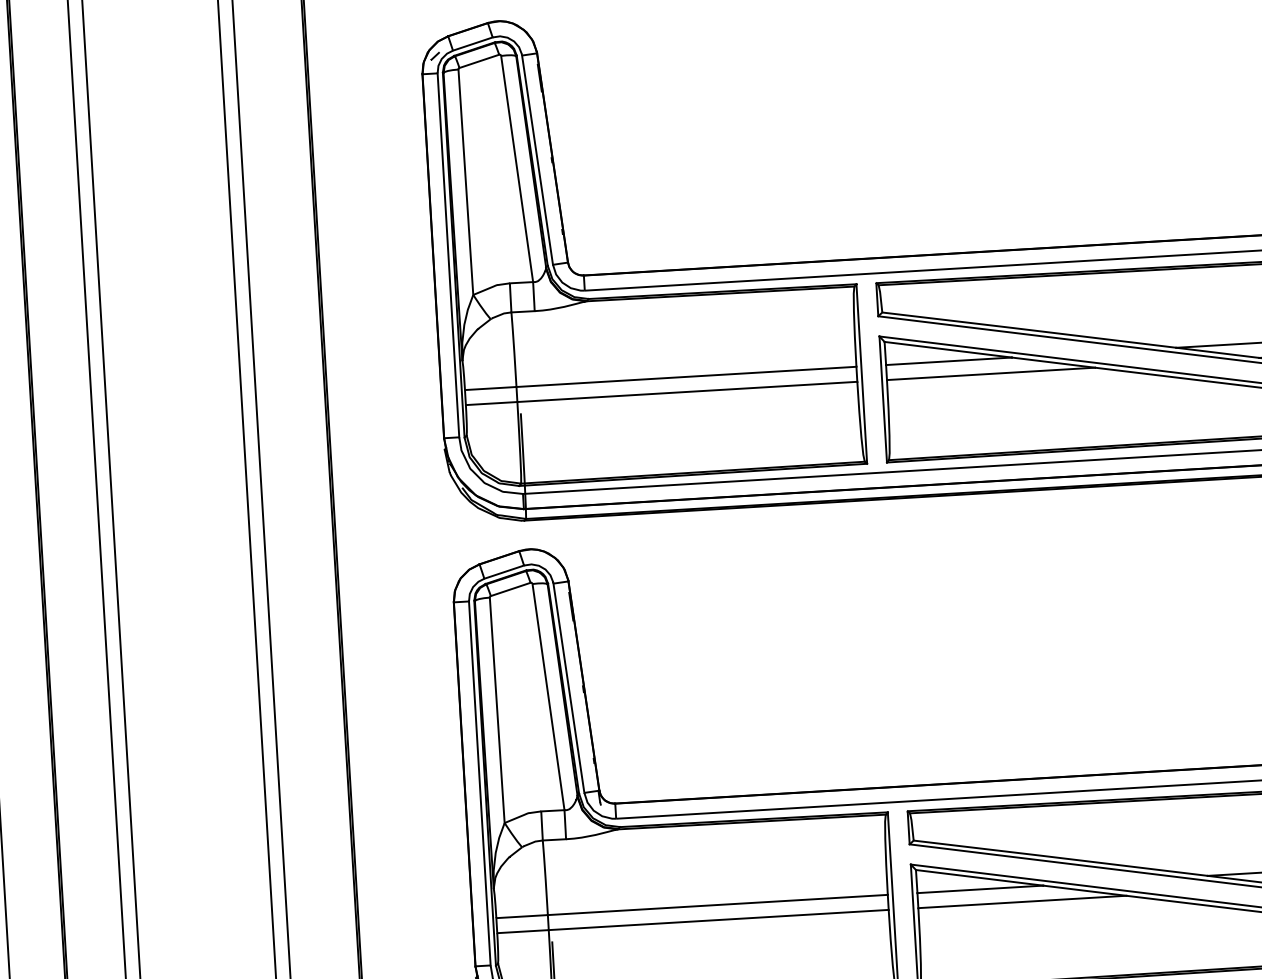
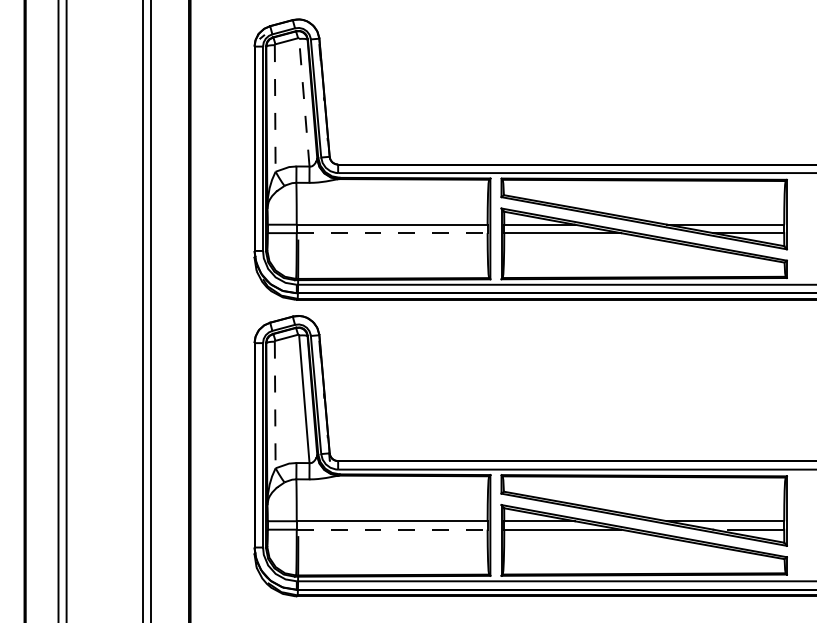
line: (517, 168) -> (304, 102), solid -> dashed
line: (466, 182) -> (275, 108), solid -> dashed
line: (687, 392) -> (392, 233), solid -> dashed
line: (497, 711) -> (275, 405), solid -> dashed
line: (719, 919) -> (392, 529), solid -> dashed

